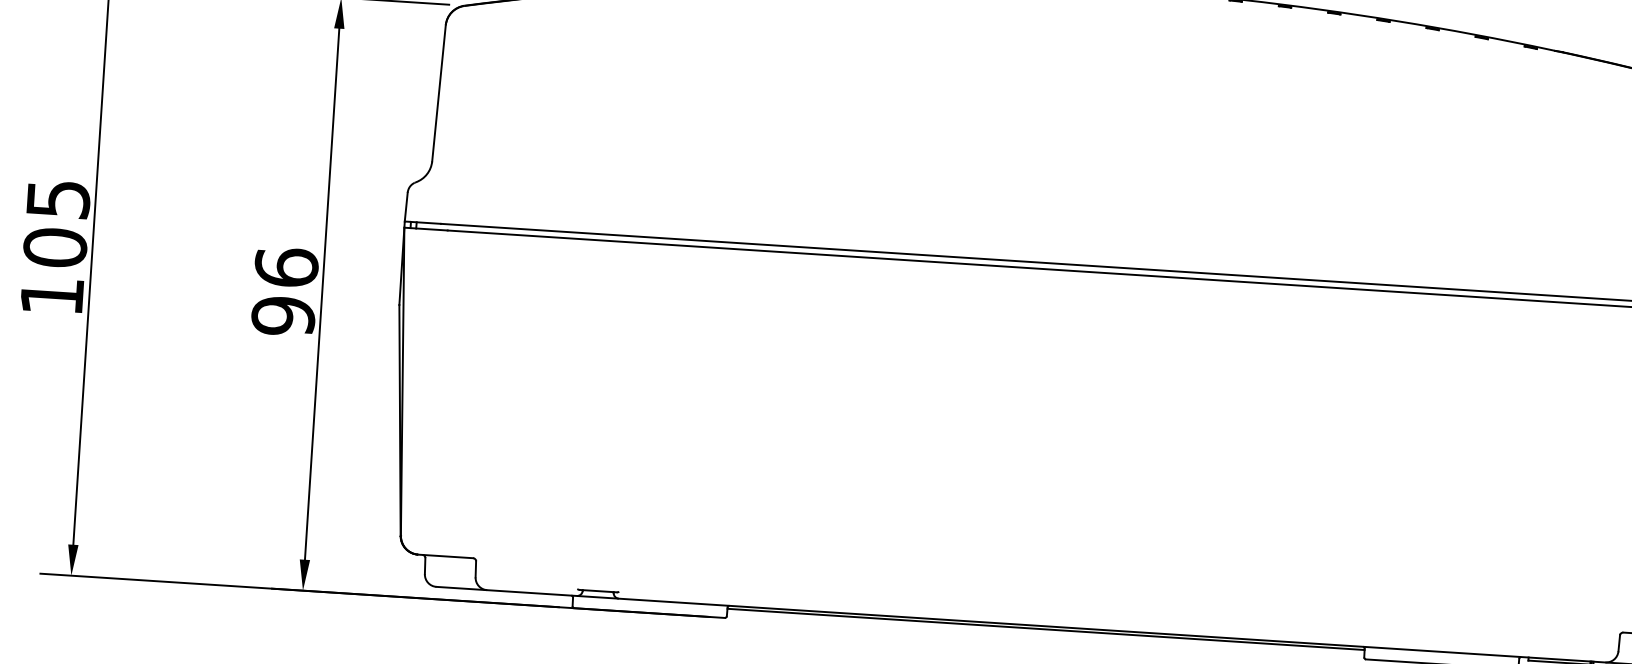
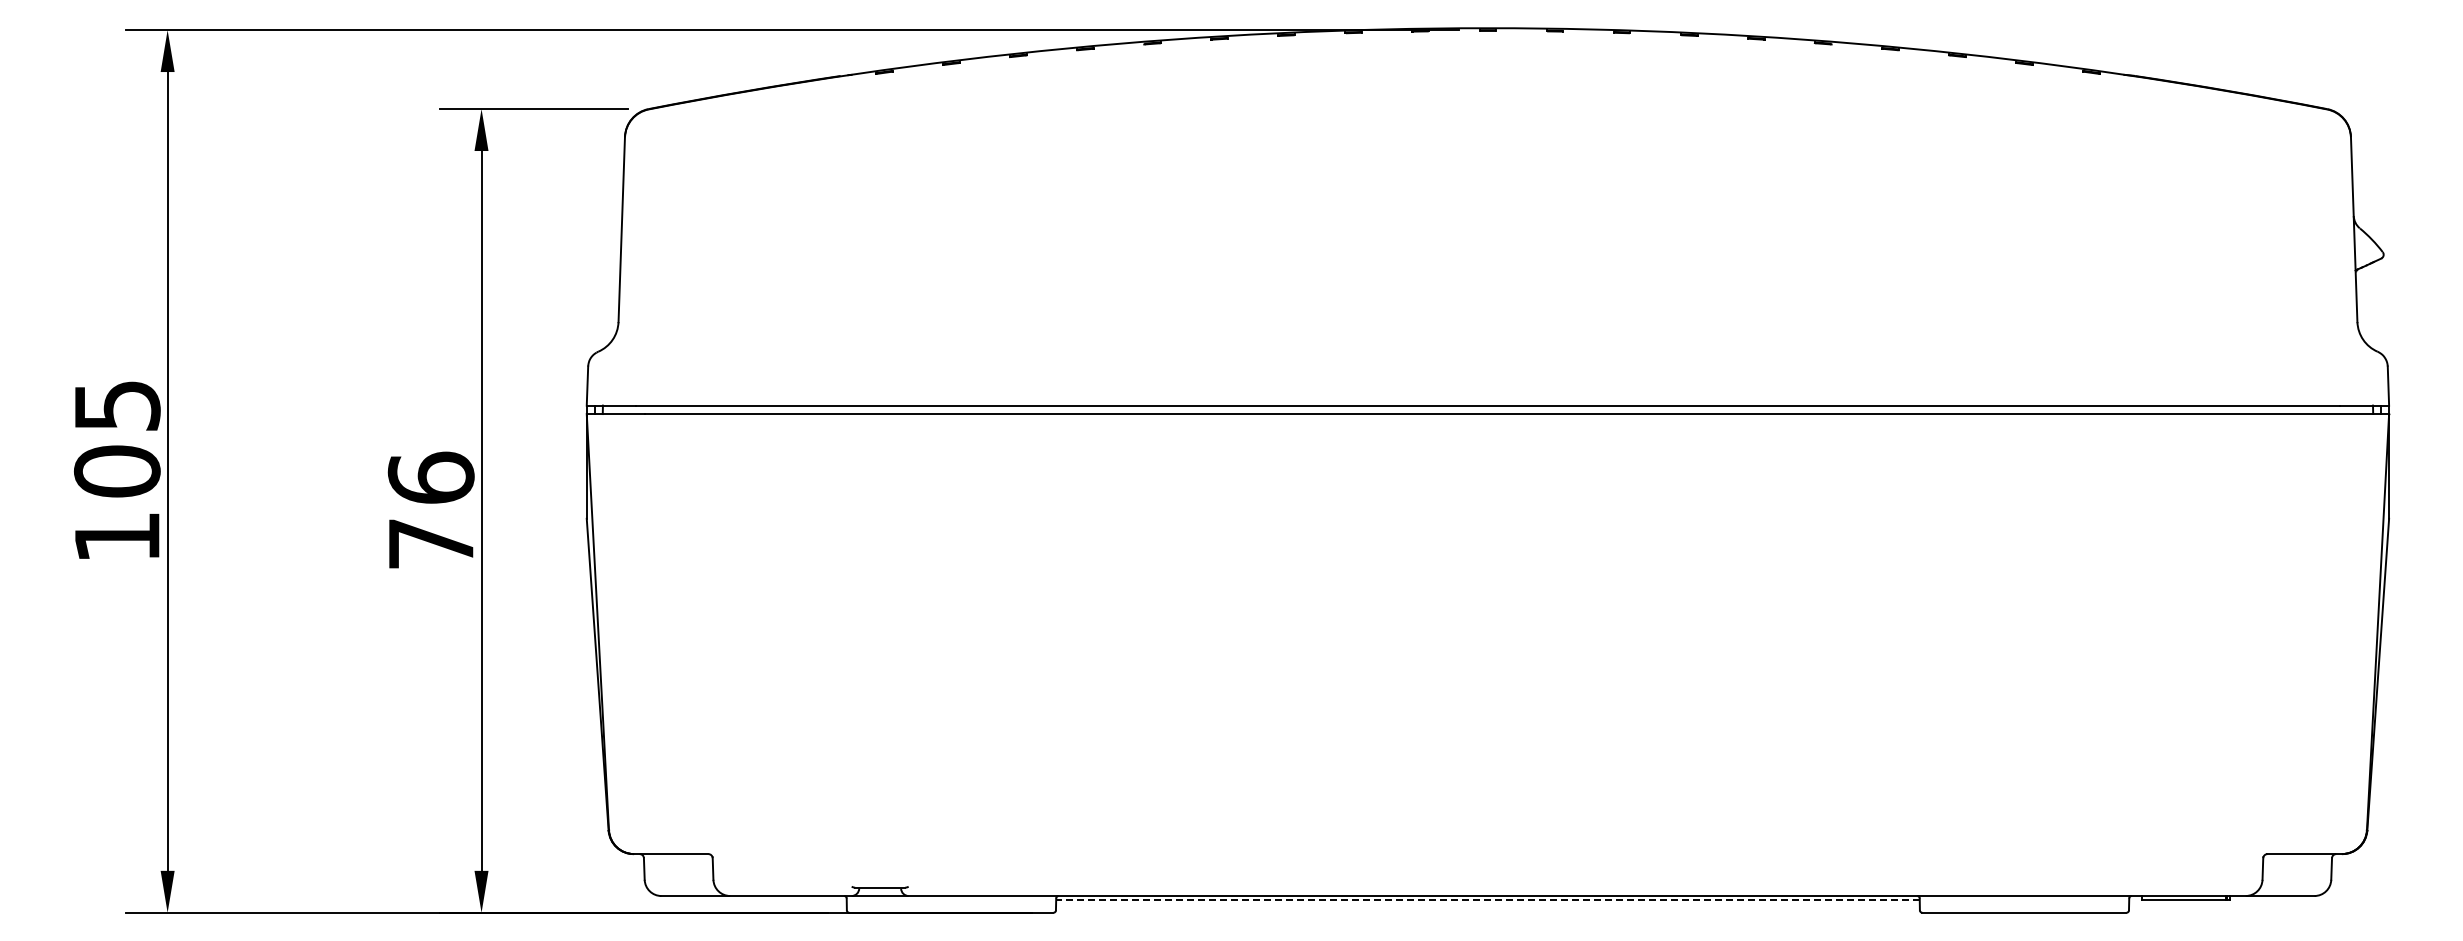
text: (282, 316) -> (430, 544), 96 -> 76
line: (1045, 629) -> (1487, 900), solid -> dashed

